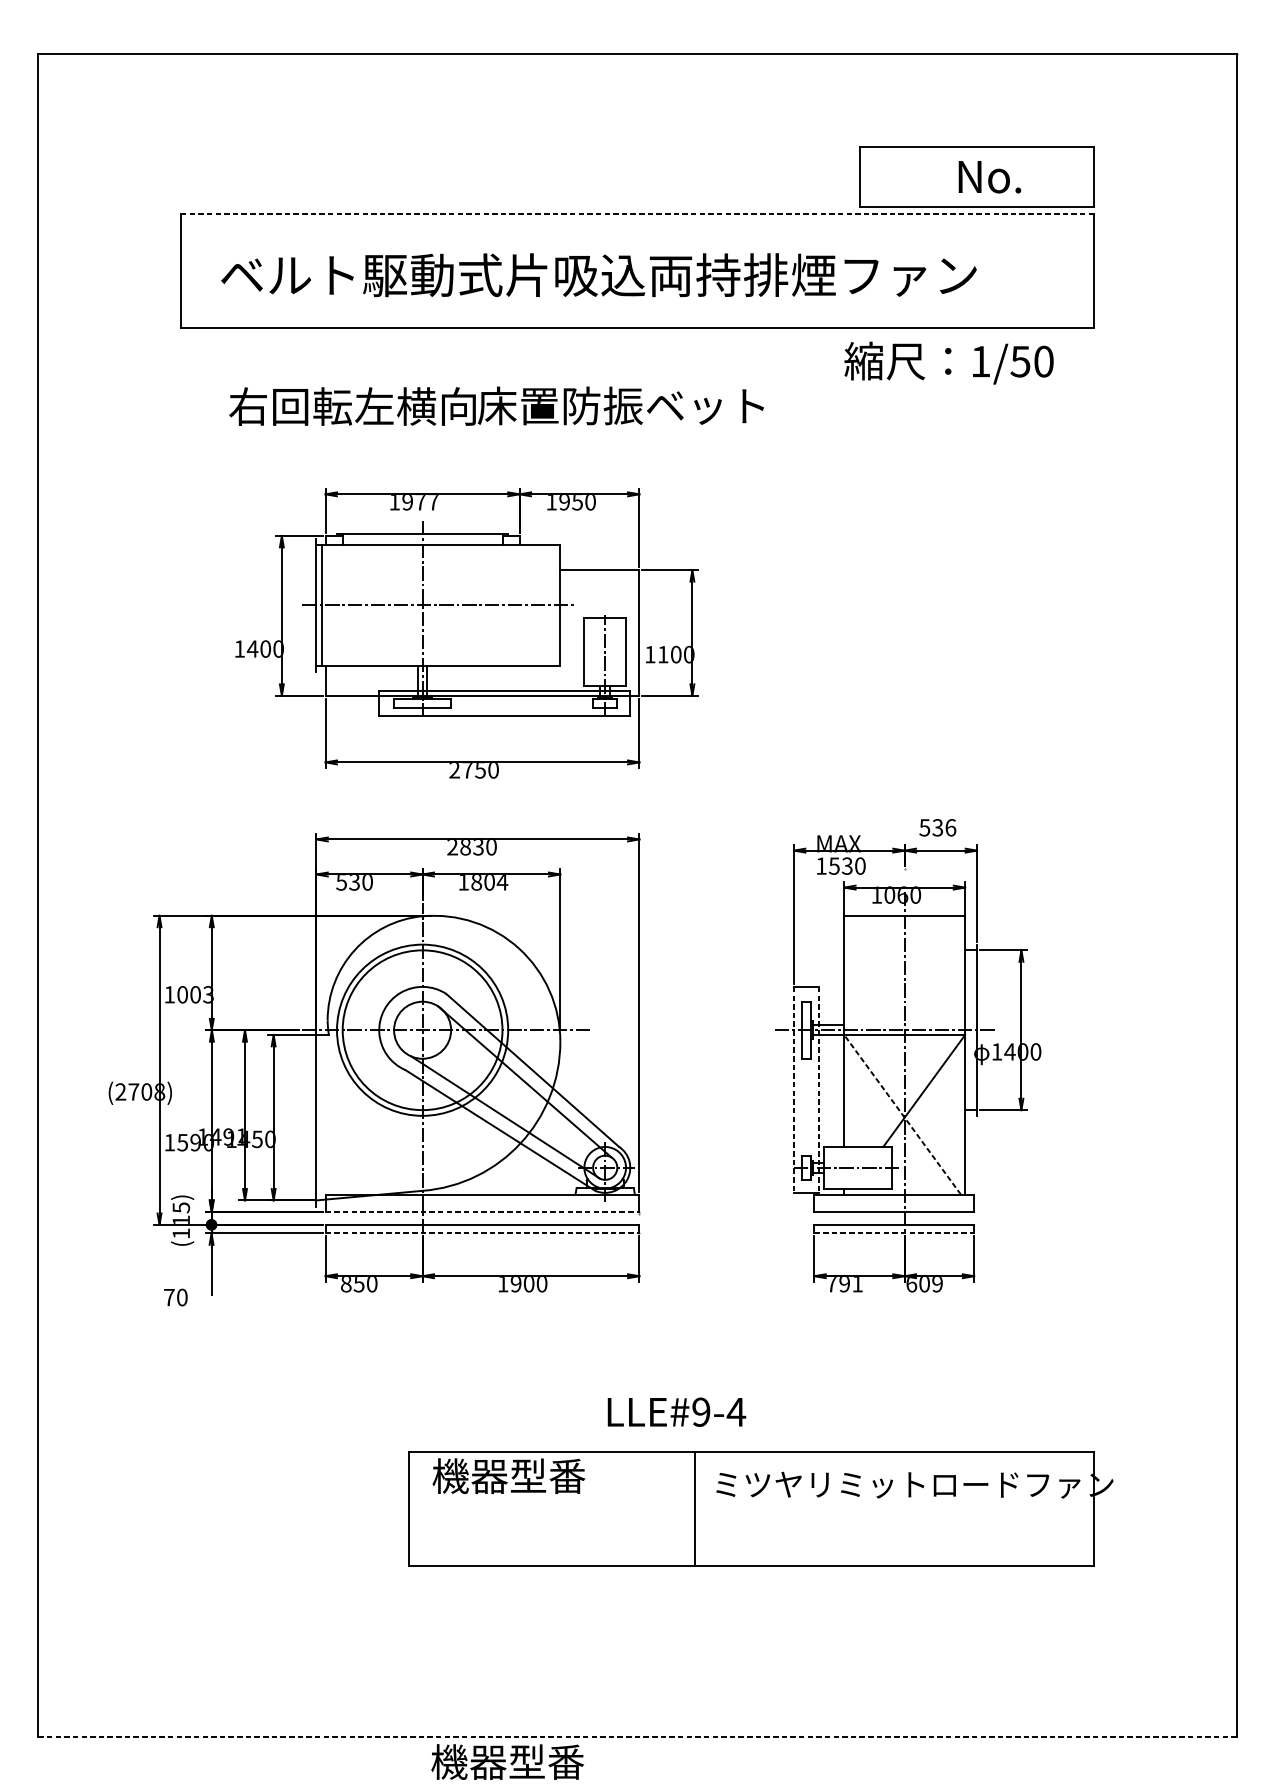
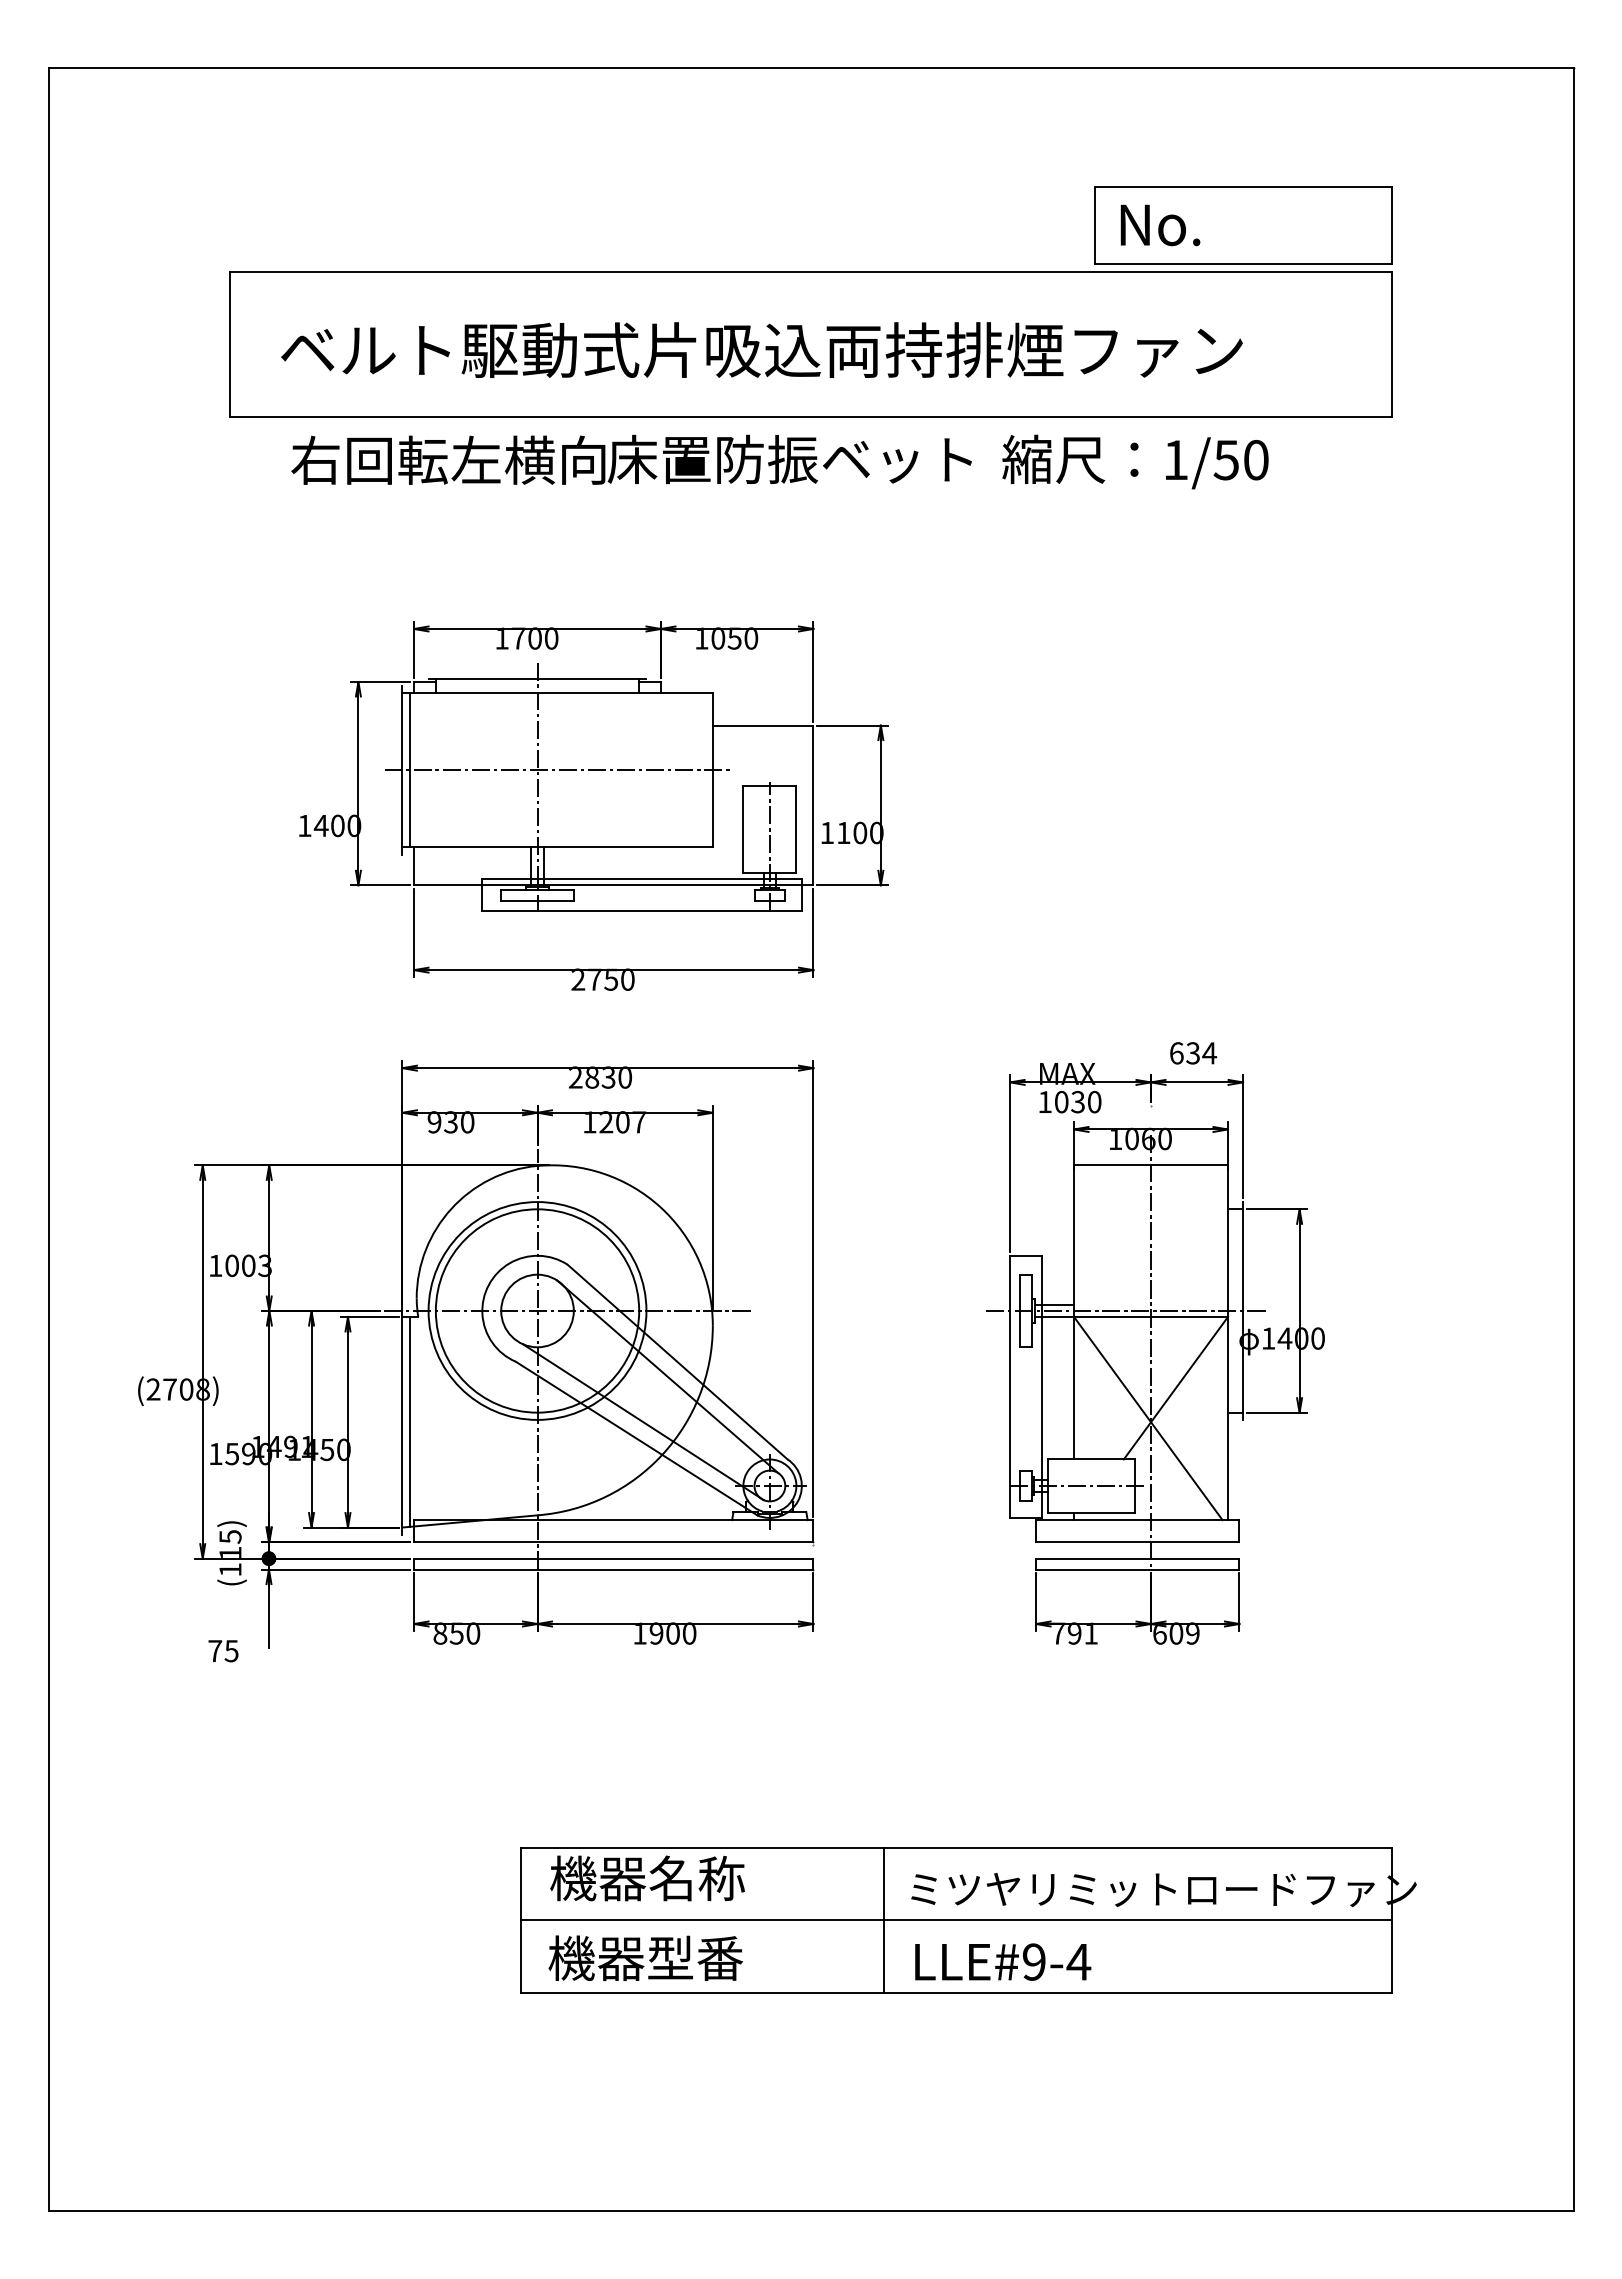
text: (989, 177) -> (1160, 225), moved
line: (637, 214) -> (811, 272), dashed -> solid
text: (949, 362) -> (1135, 461), moved
text: (496, 405) -> (631, 459), moved
text: (420, 501) -> (534, 638), 1977 -> 1700
text: (564, 501) -> (718, 638), 1950 -> 1050
text: (938, 827) -> (1193, 1053), 536 -> 634
text: (834, 866) -> (1061, 1102), 1530 -> 1030
text: (341, 882) -> (434, 1122), 530 -> 930
text: (489, 882) -> (622, 1122), 1804 -> 1207
line: (794, 1090) -> (1010, 1387), dashed -> solid
line: (819, 1090) -> (1042, 1387), dashed -> solid
line: (902, 1114) -> (1148, 1418), dashed -> solid
line: (322, 1117) -> (409, 1421), added
line: (482, 1211) -> (613, 1541), dashed -> solid
line: (482, 1233) -> (613, 1569), dashed -> solid
line: (894, 1233) -> (1137, 1569), dashed -> solid
text: (182, 1297) -> (231, 1651), 70 -> 75
text: (677, 1411) -> (1003, 1961), moved
text: (547, 1476) -> (696, 1878), 機器型番 -> 機器名称
line: (751, 1509) -> (955, 1920), added
line: (637, 1737) -> (810, 2210), dashed -> solid
text: (507, 1761) -> (645, 1957), moved

